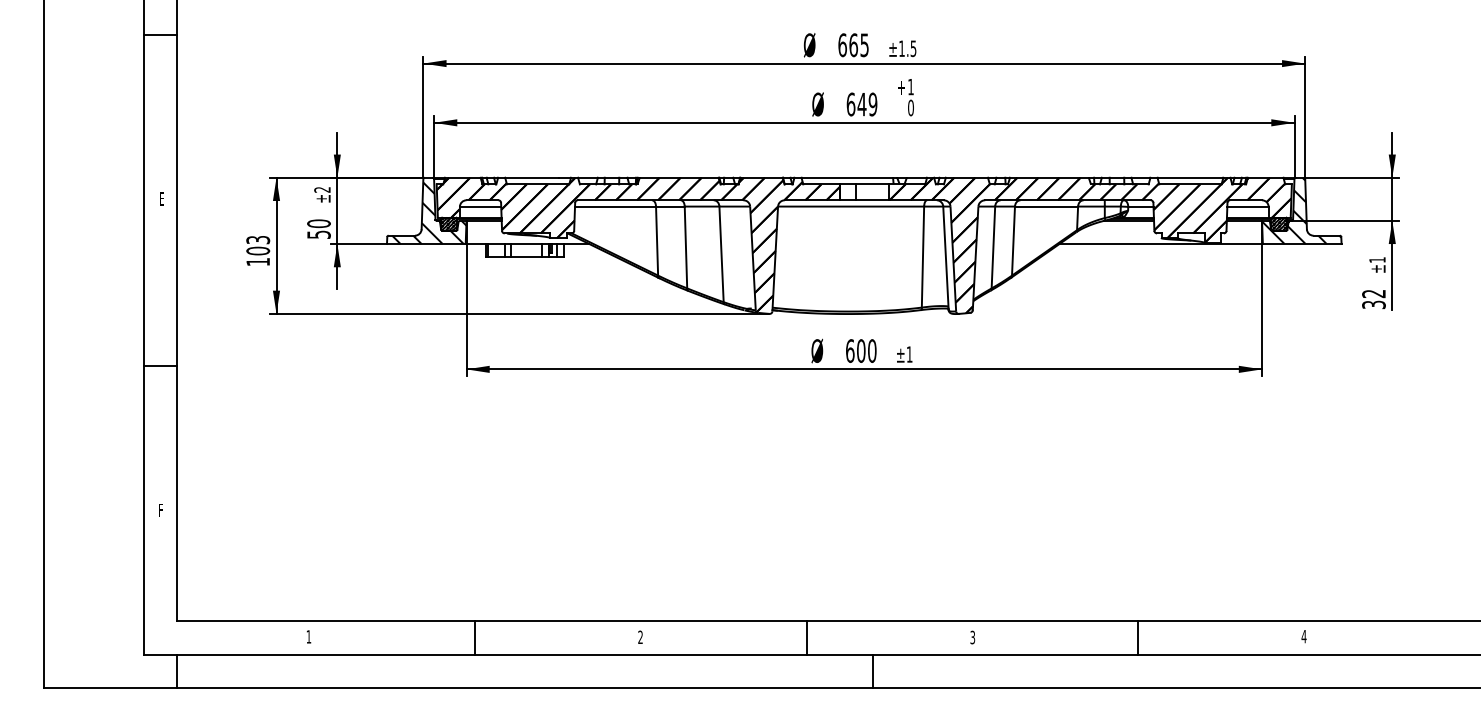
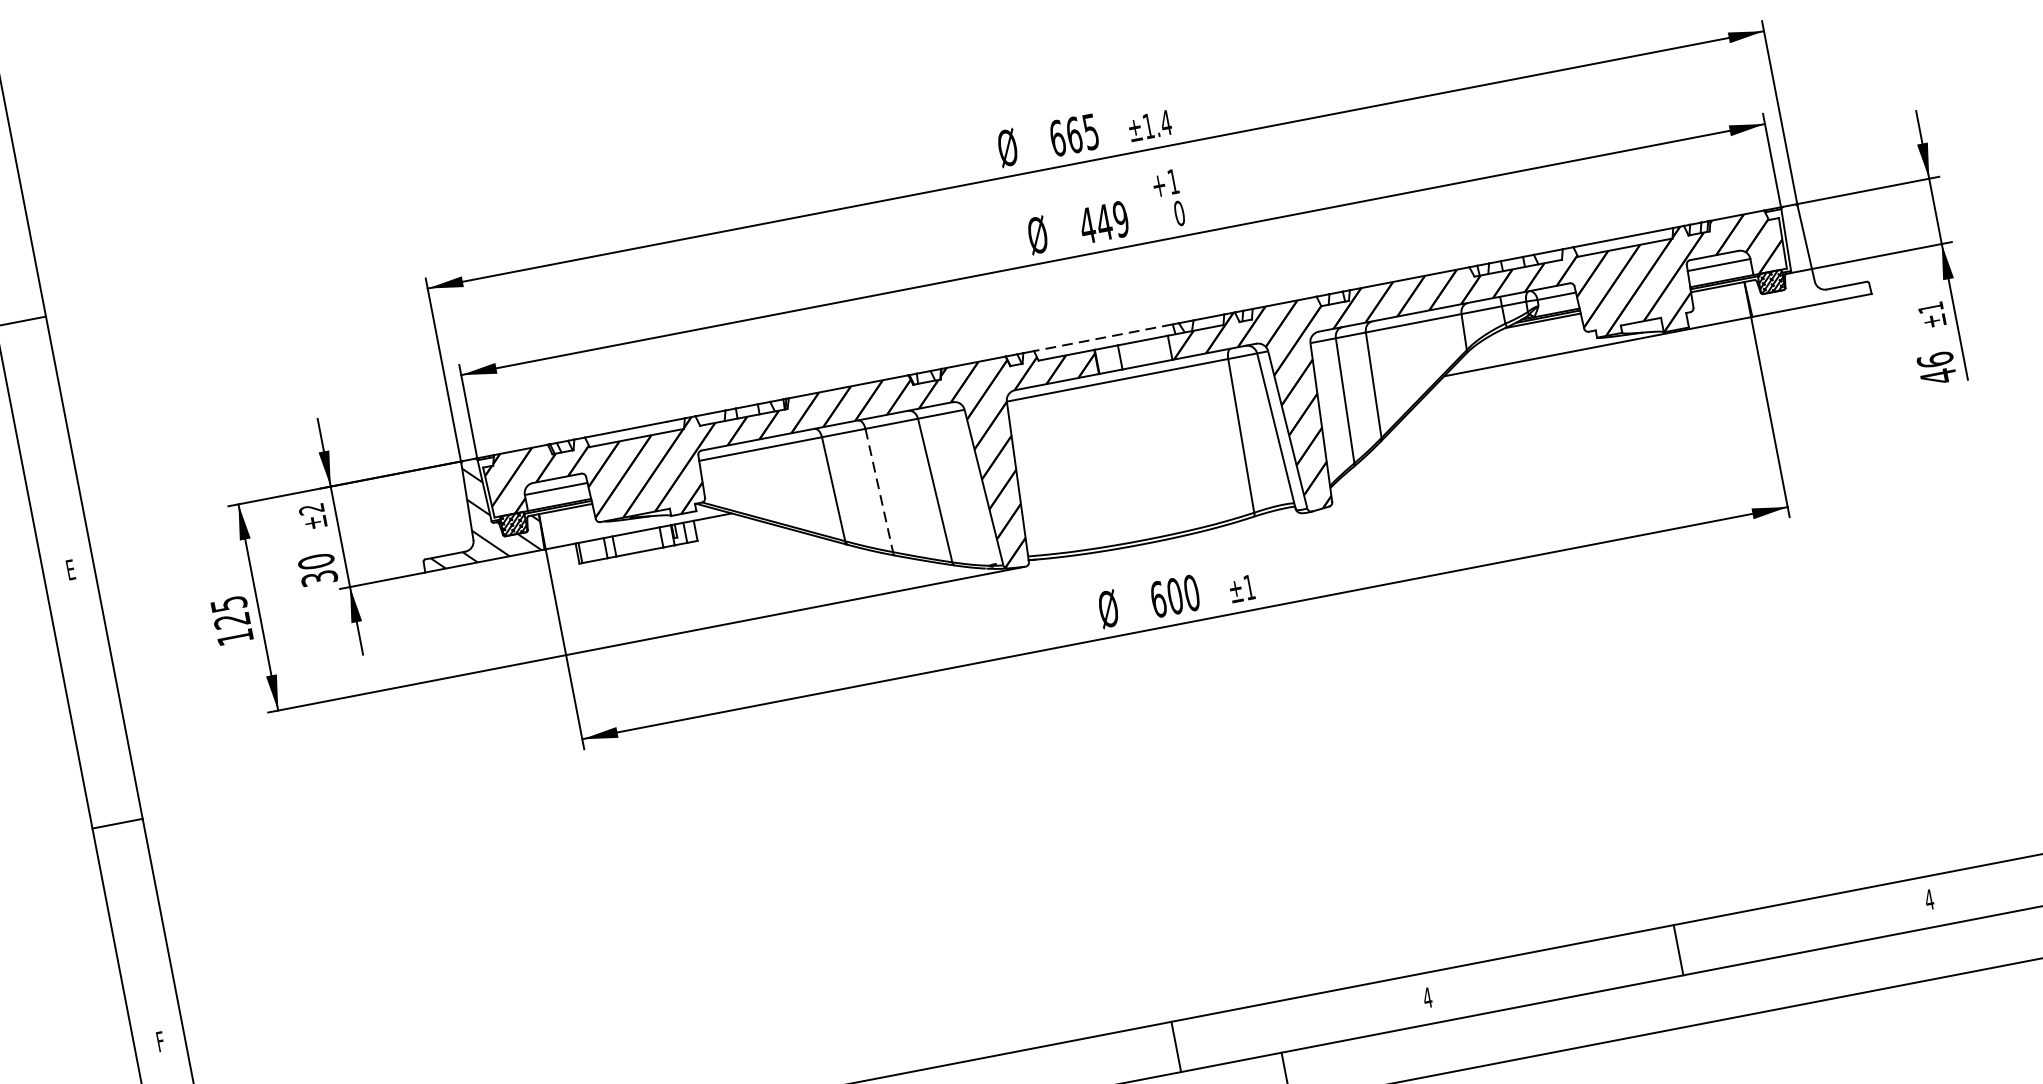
text: (913, 48) -> (1165, 122), ±1.5 -> ±1.4
text: (850, 104) -> (1086, 225), 649 -> 449
line: (847, 177) -> (1103, 337), solid -> dashed
hatch: (1301, 210) -> (1801, 254), removed
text: (318, 234) -> (318, 578), 50 -> 30
text: (258, 245) -> (230, 612), 103 -> 125
line: (685, 247) -> (878, 490), solid -> dashed
text: (1373, 299) -> (1936, 368), 32 -> 46
text: (972, 637) -> (1427, 997), 3 -> 4

